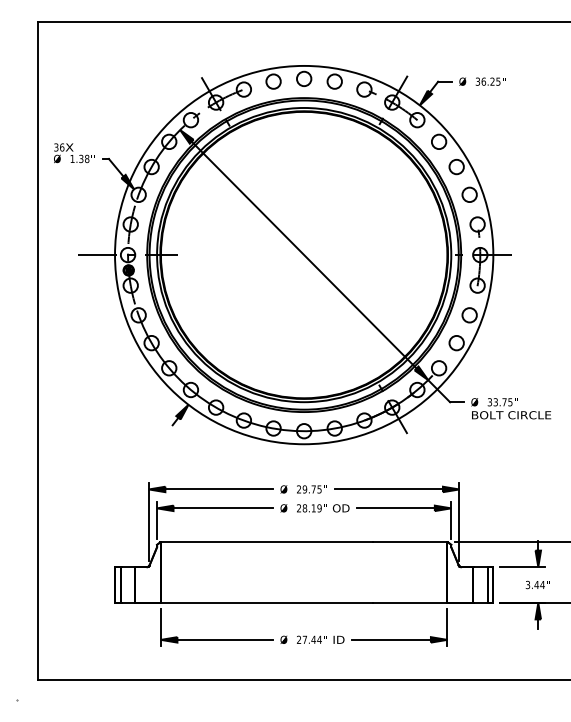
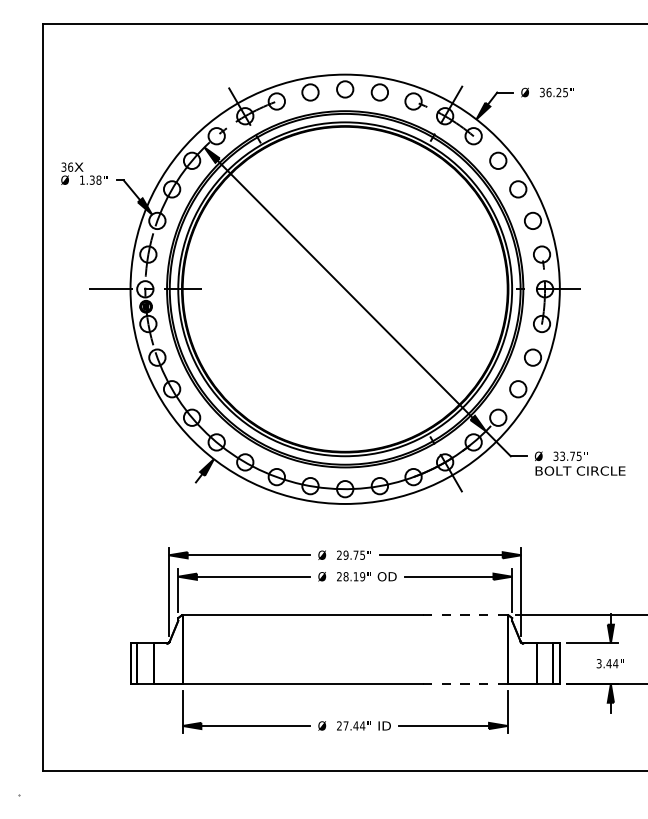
line: (410, 542) -> (465, 615), solid -> dashed
line: (410, 602) -> (465, 683), solid -> dashed

